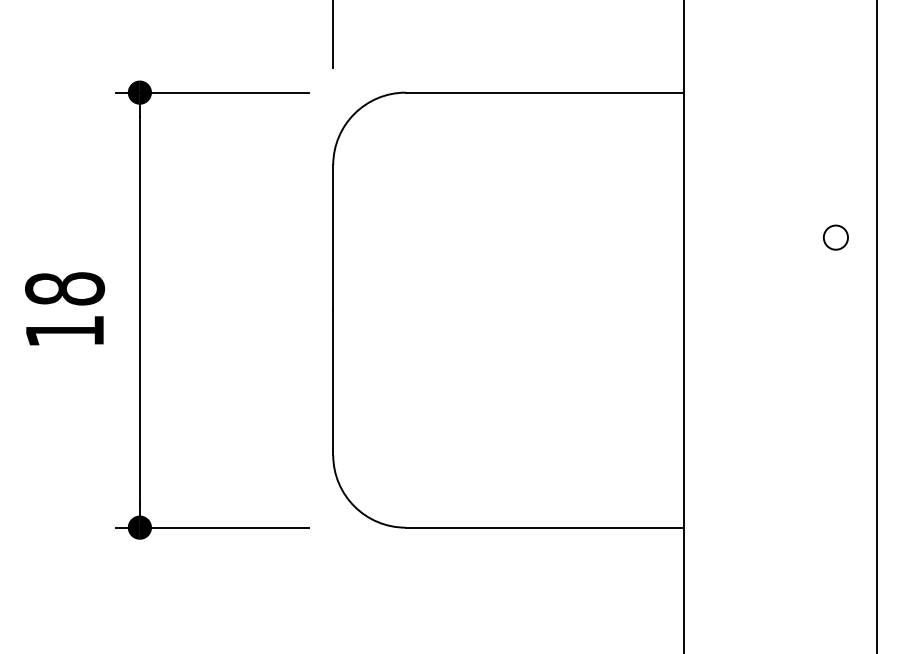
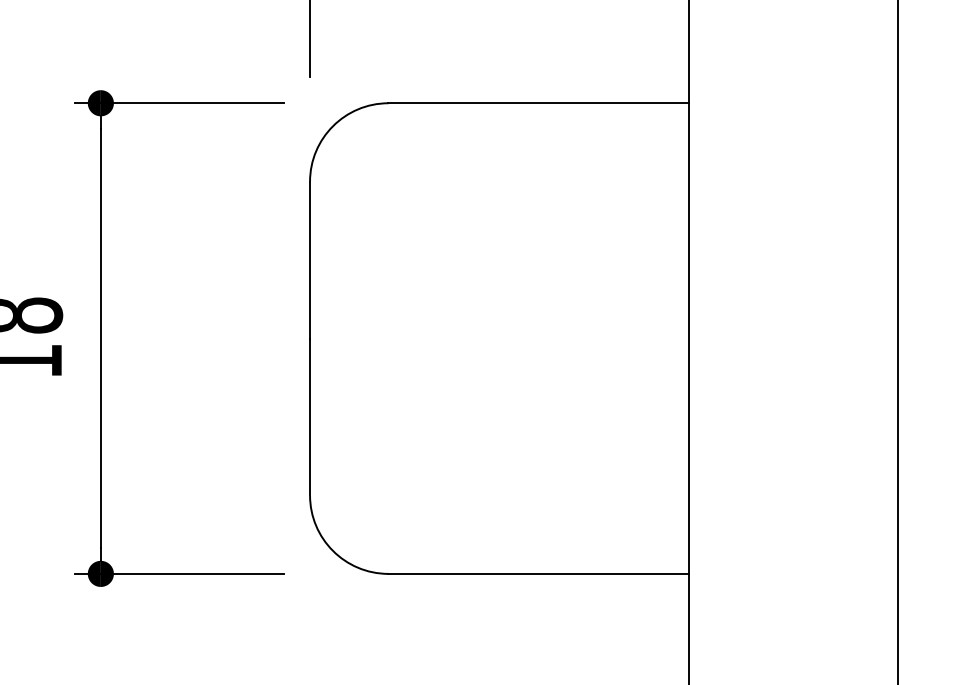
circle: (835, 237) -> (853, 259), removed

